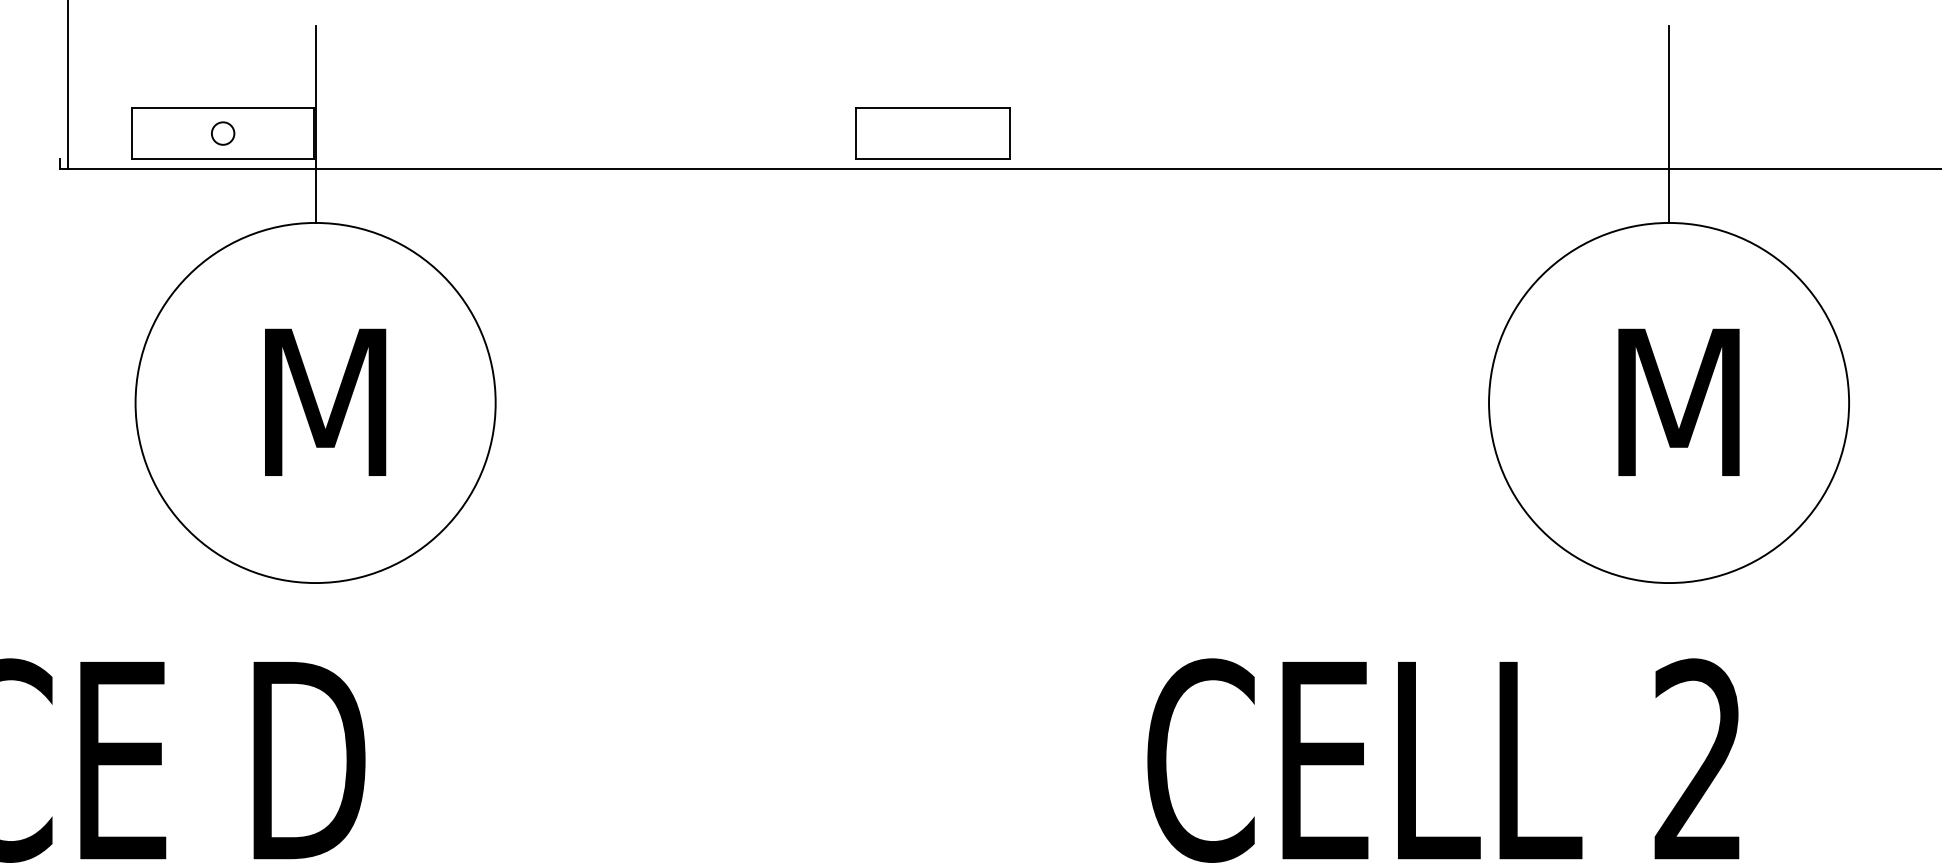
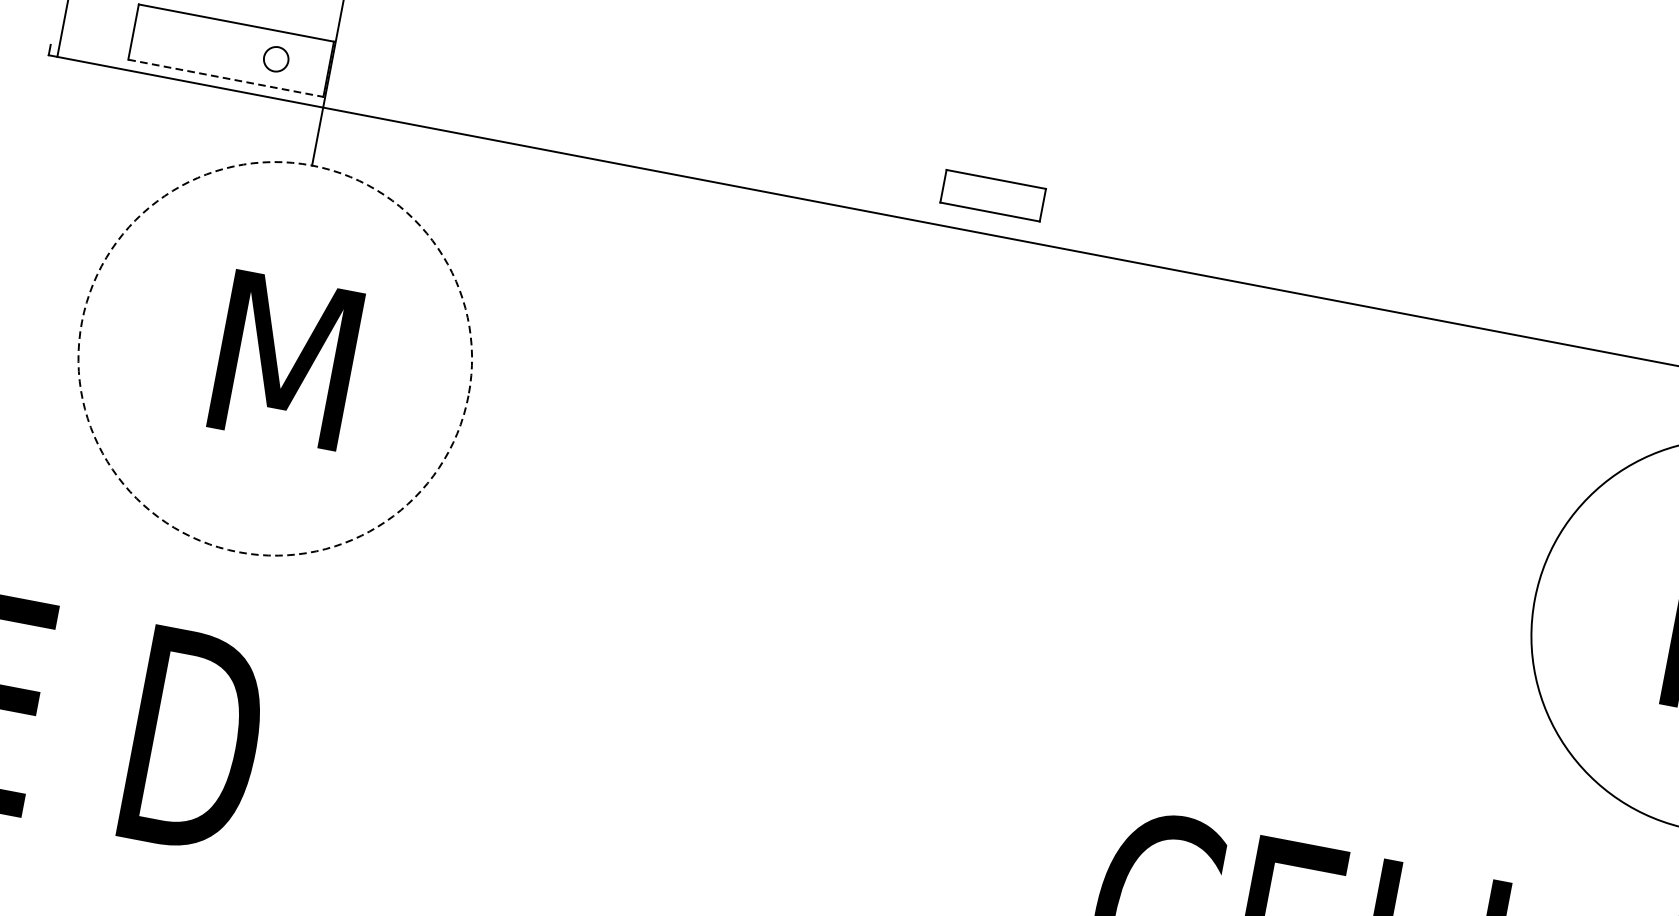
circle: (223, 133) -> (276, 59), moved
part: (932, 133) -> (992, 195), size x0.6
line: (223, 159) -> (226, 78), solid -> dashed
circle: (315, 402) -> (275, 358), solid -> dashed

